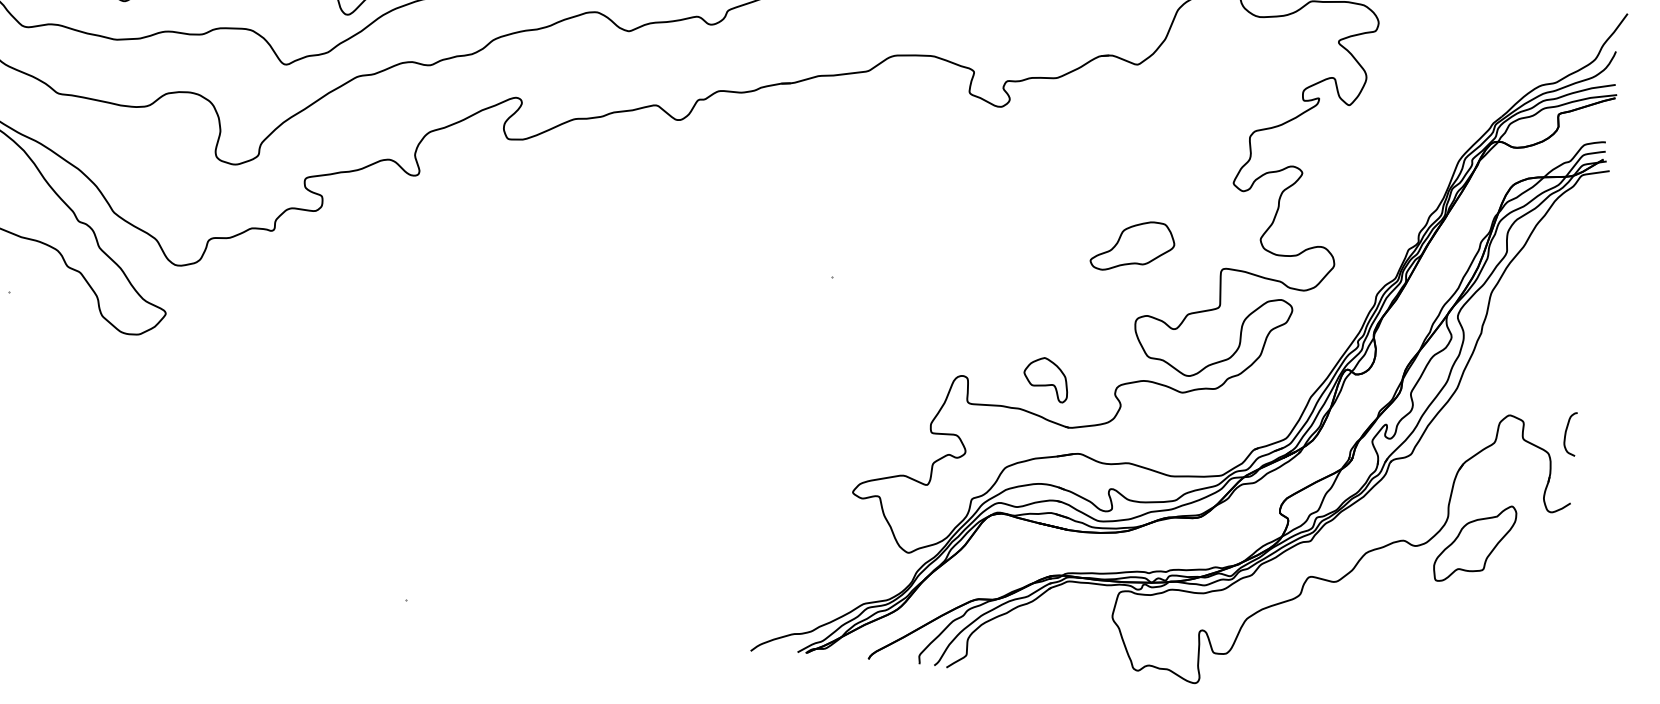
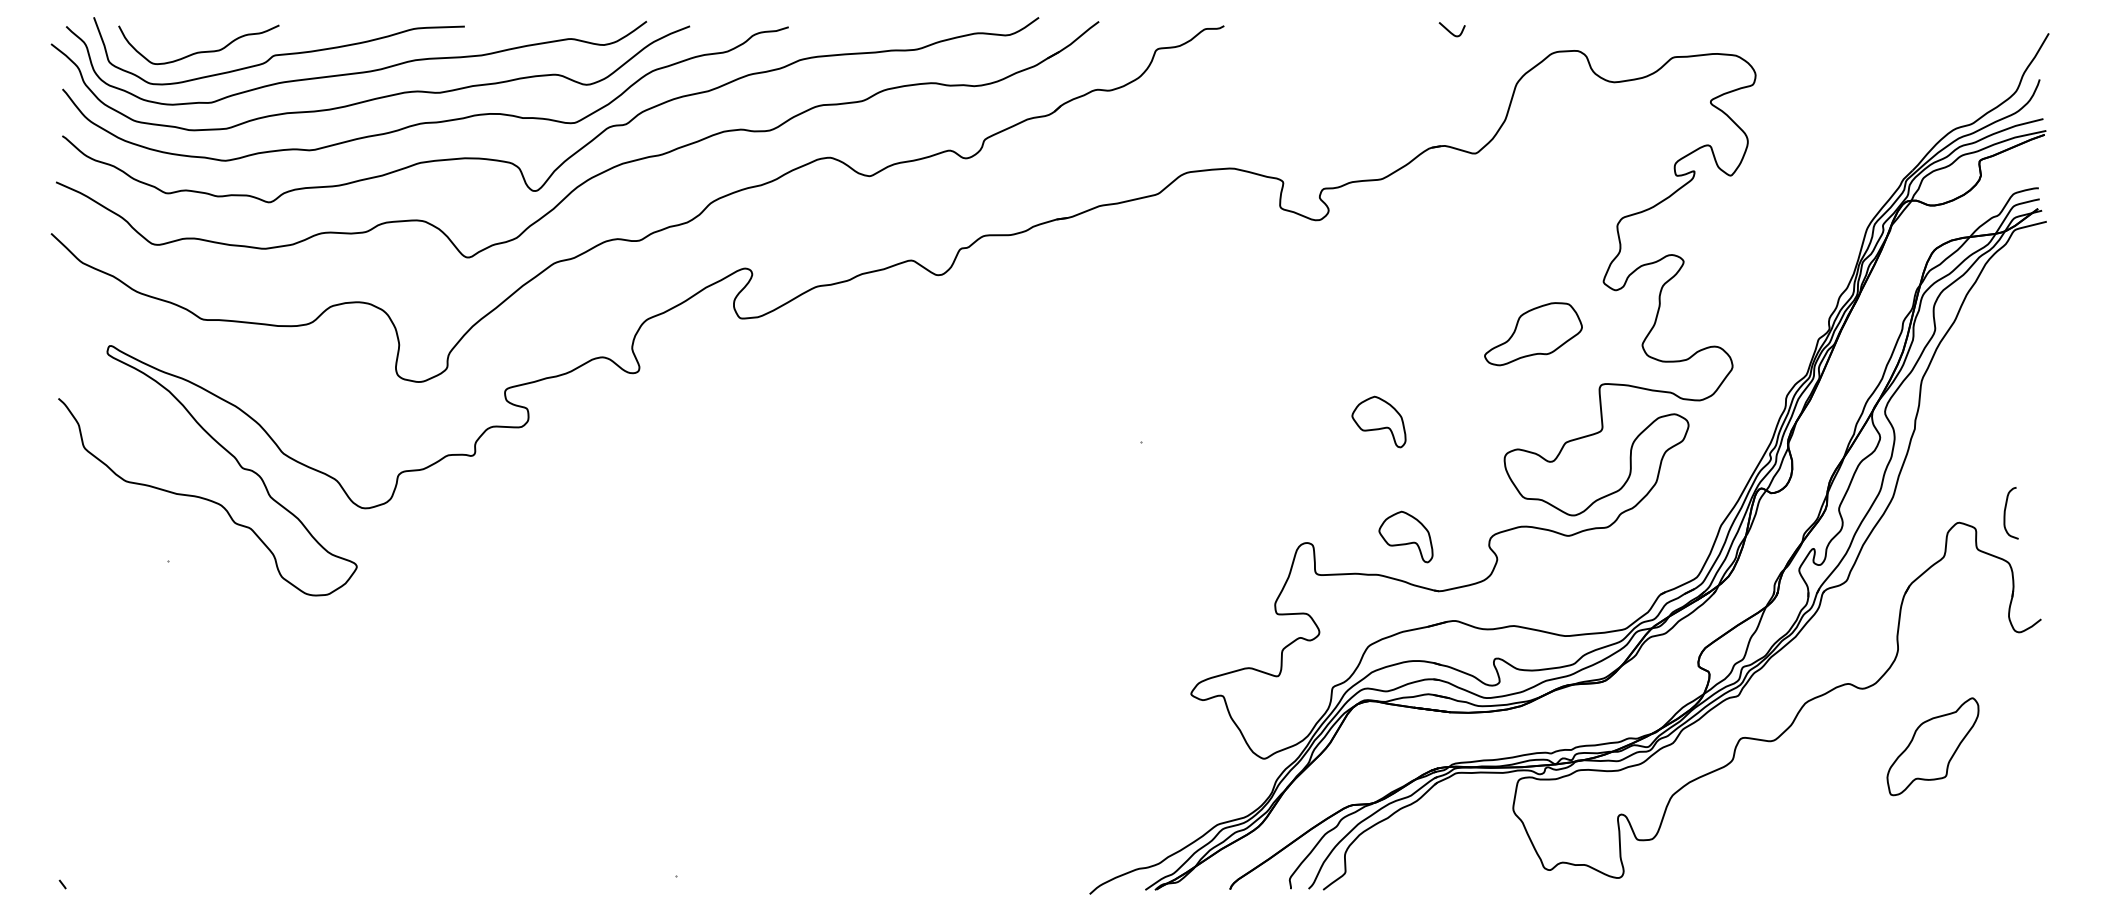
part: (1133, 246) -> (1533, 334), moved
part: (1033, 280) -> (1378, 421), added
curve: (1566, 433) -> (2005, 513), moved
part: (1474, 543) -> (1932, 746), moved

